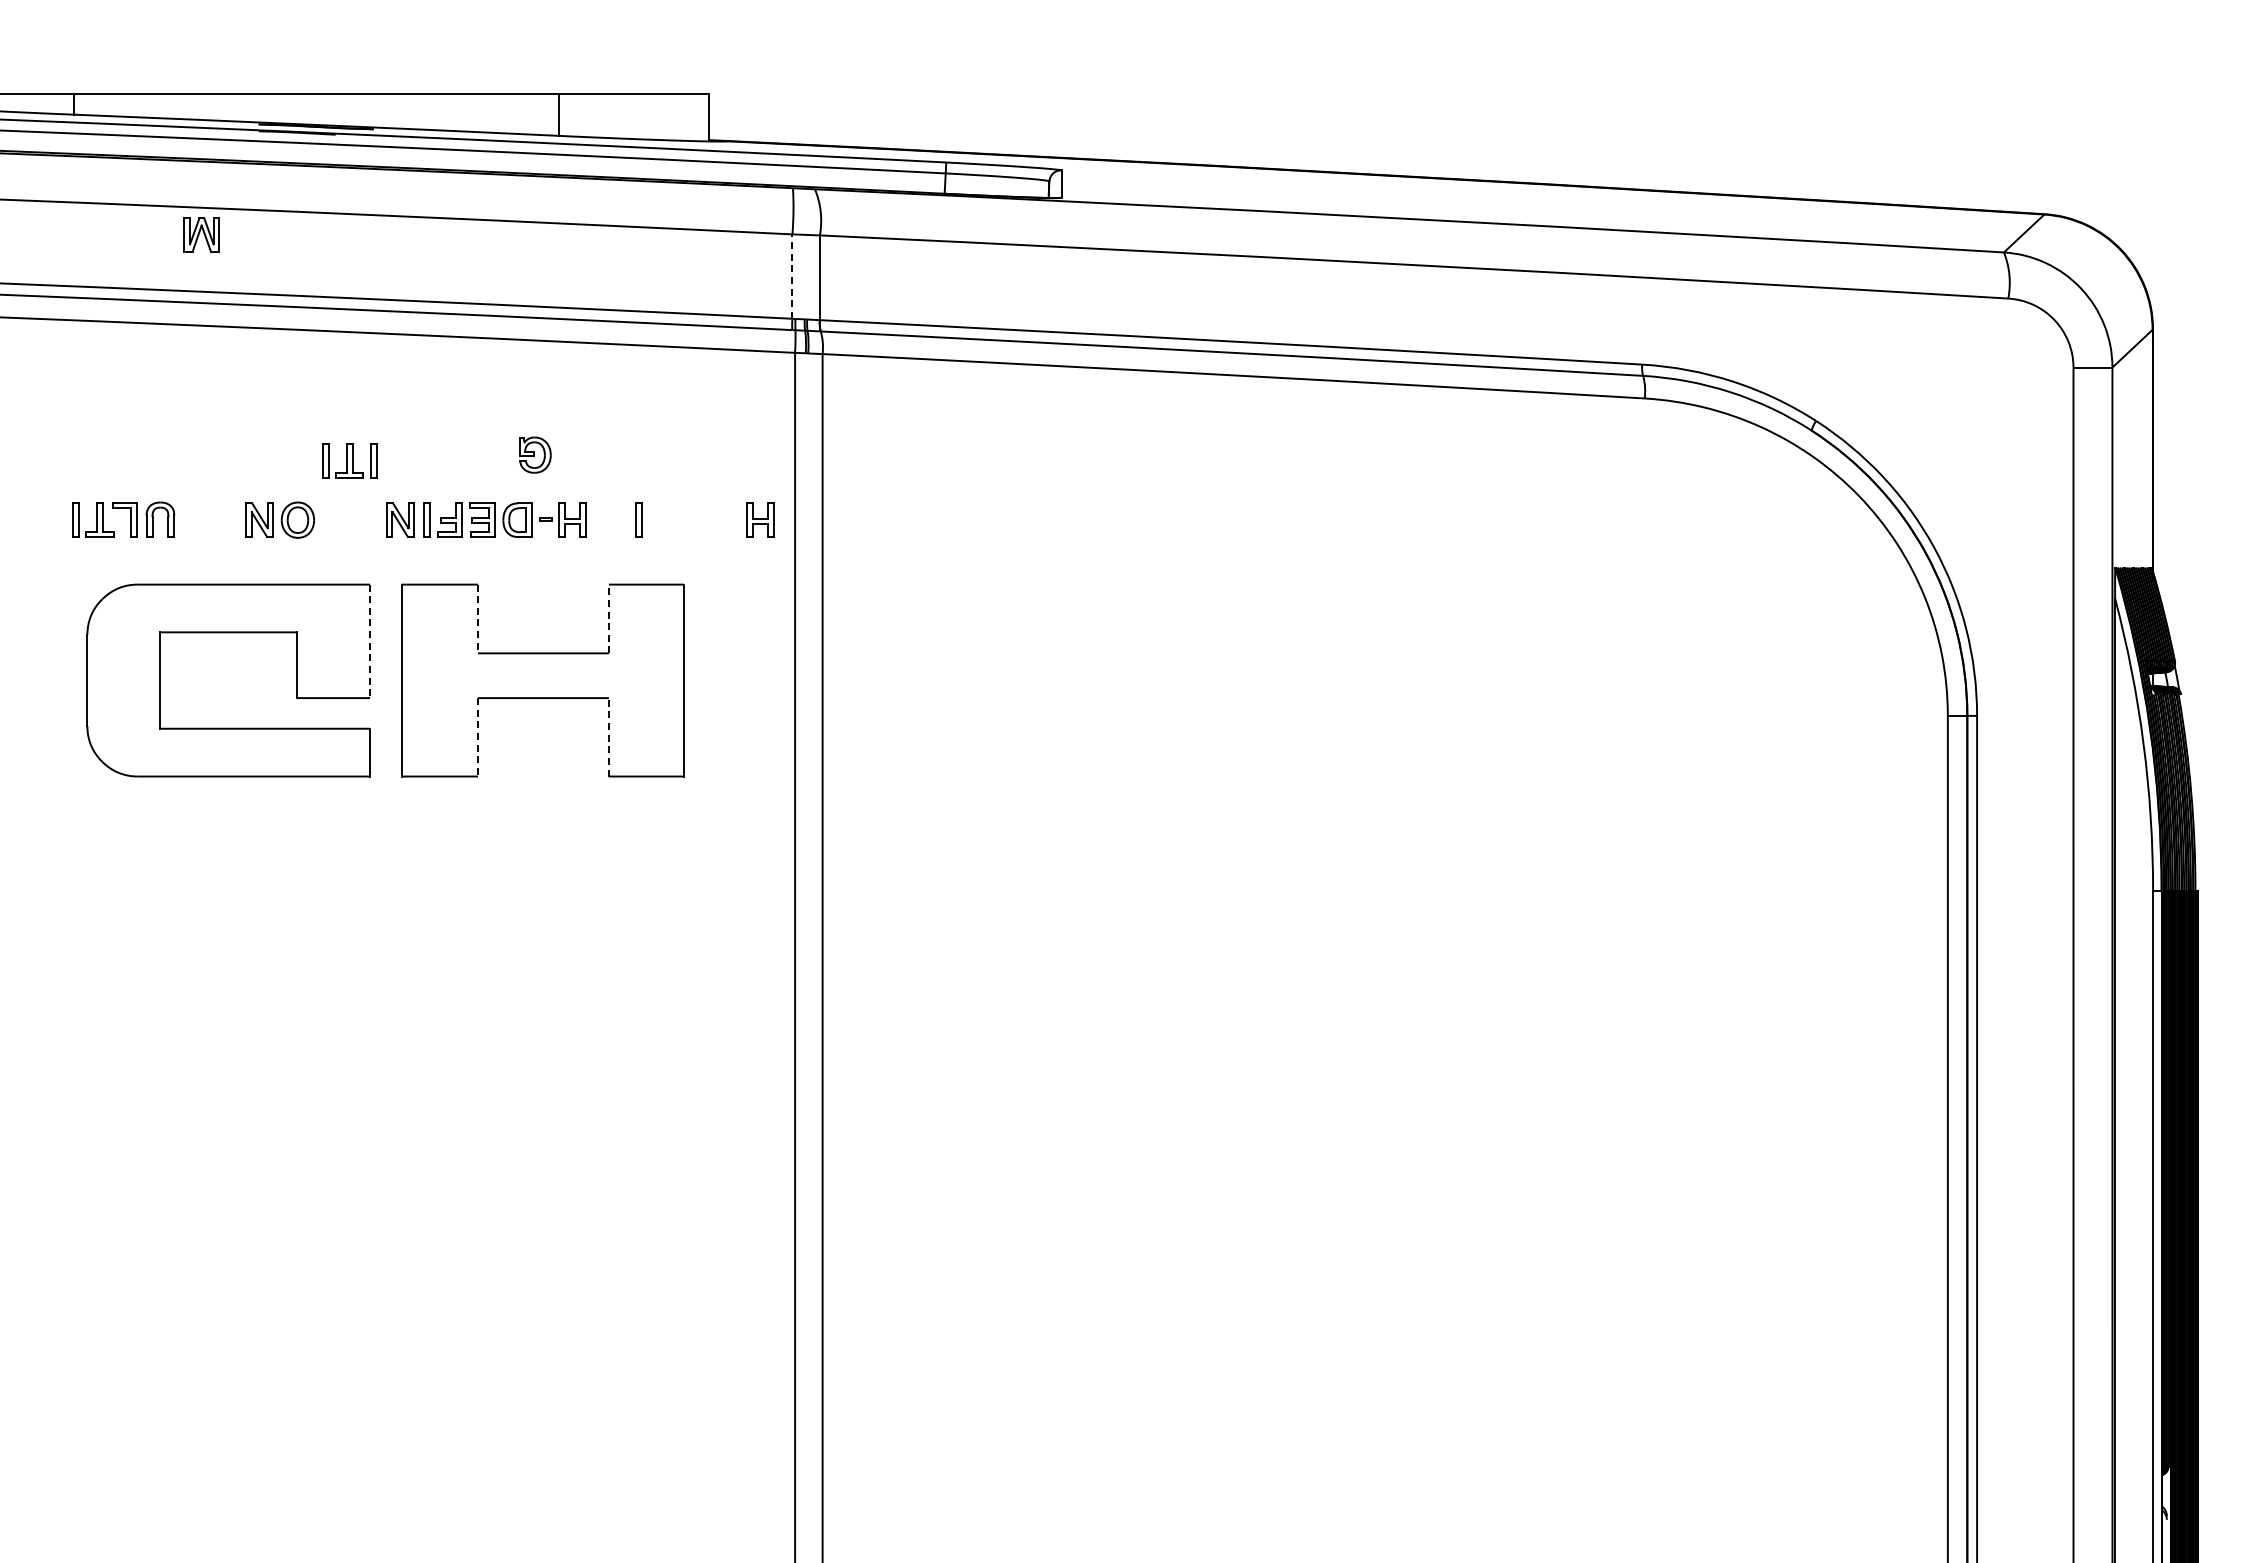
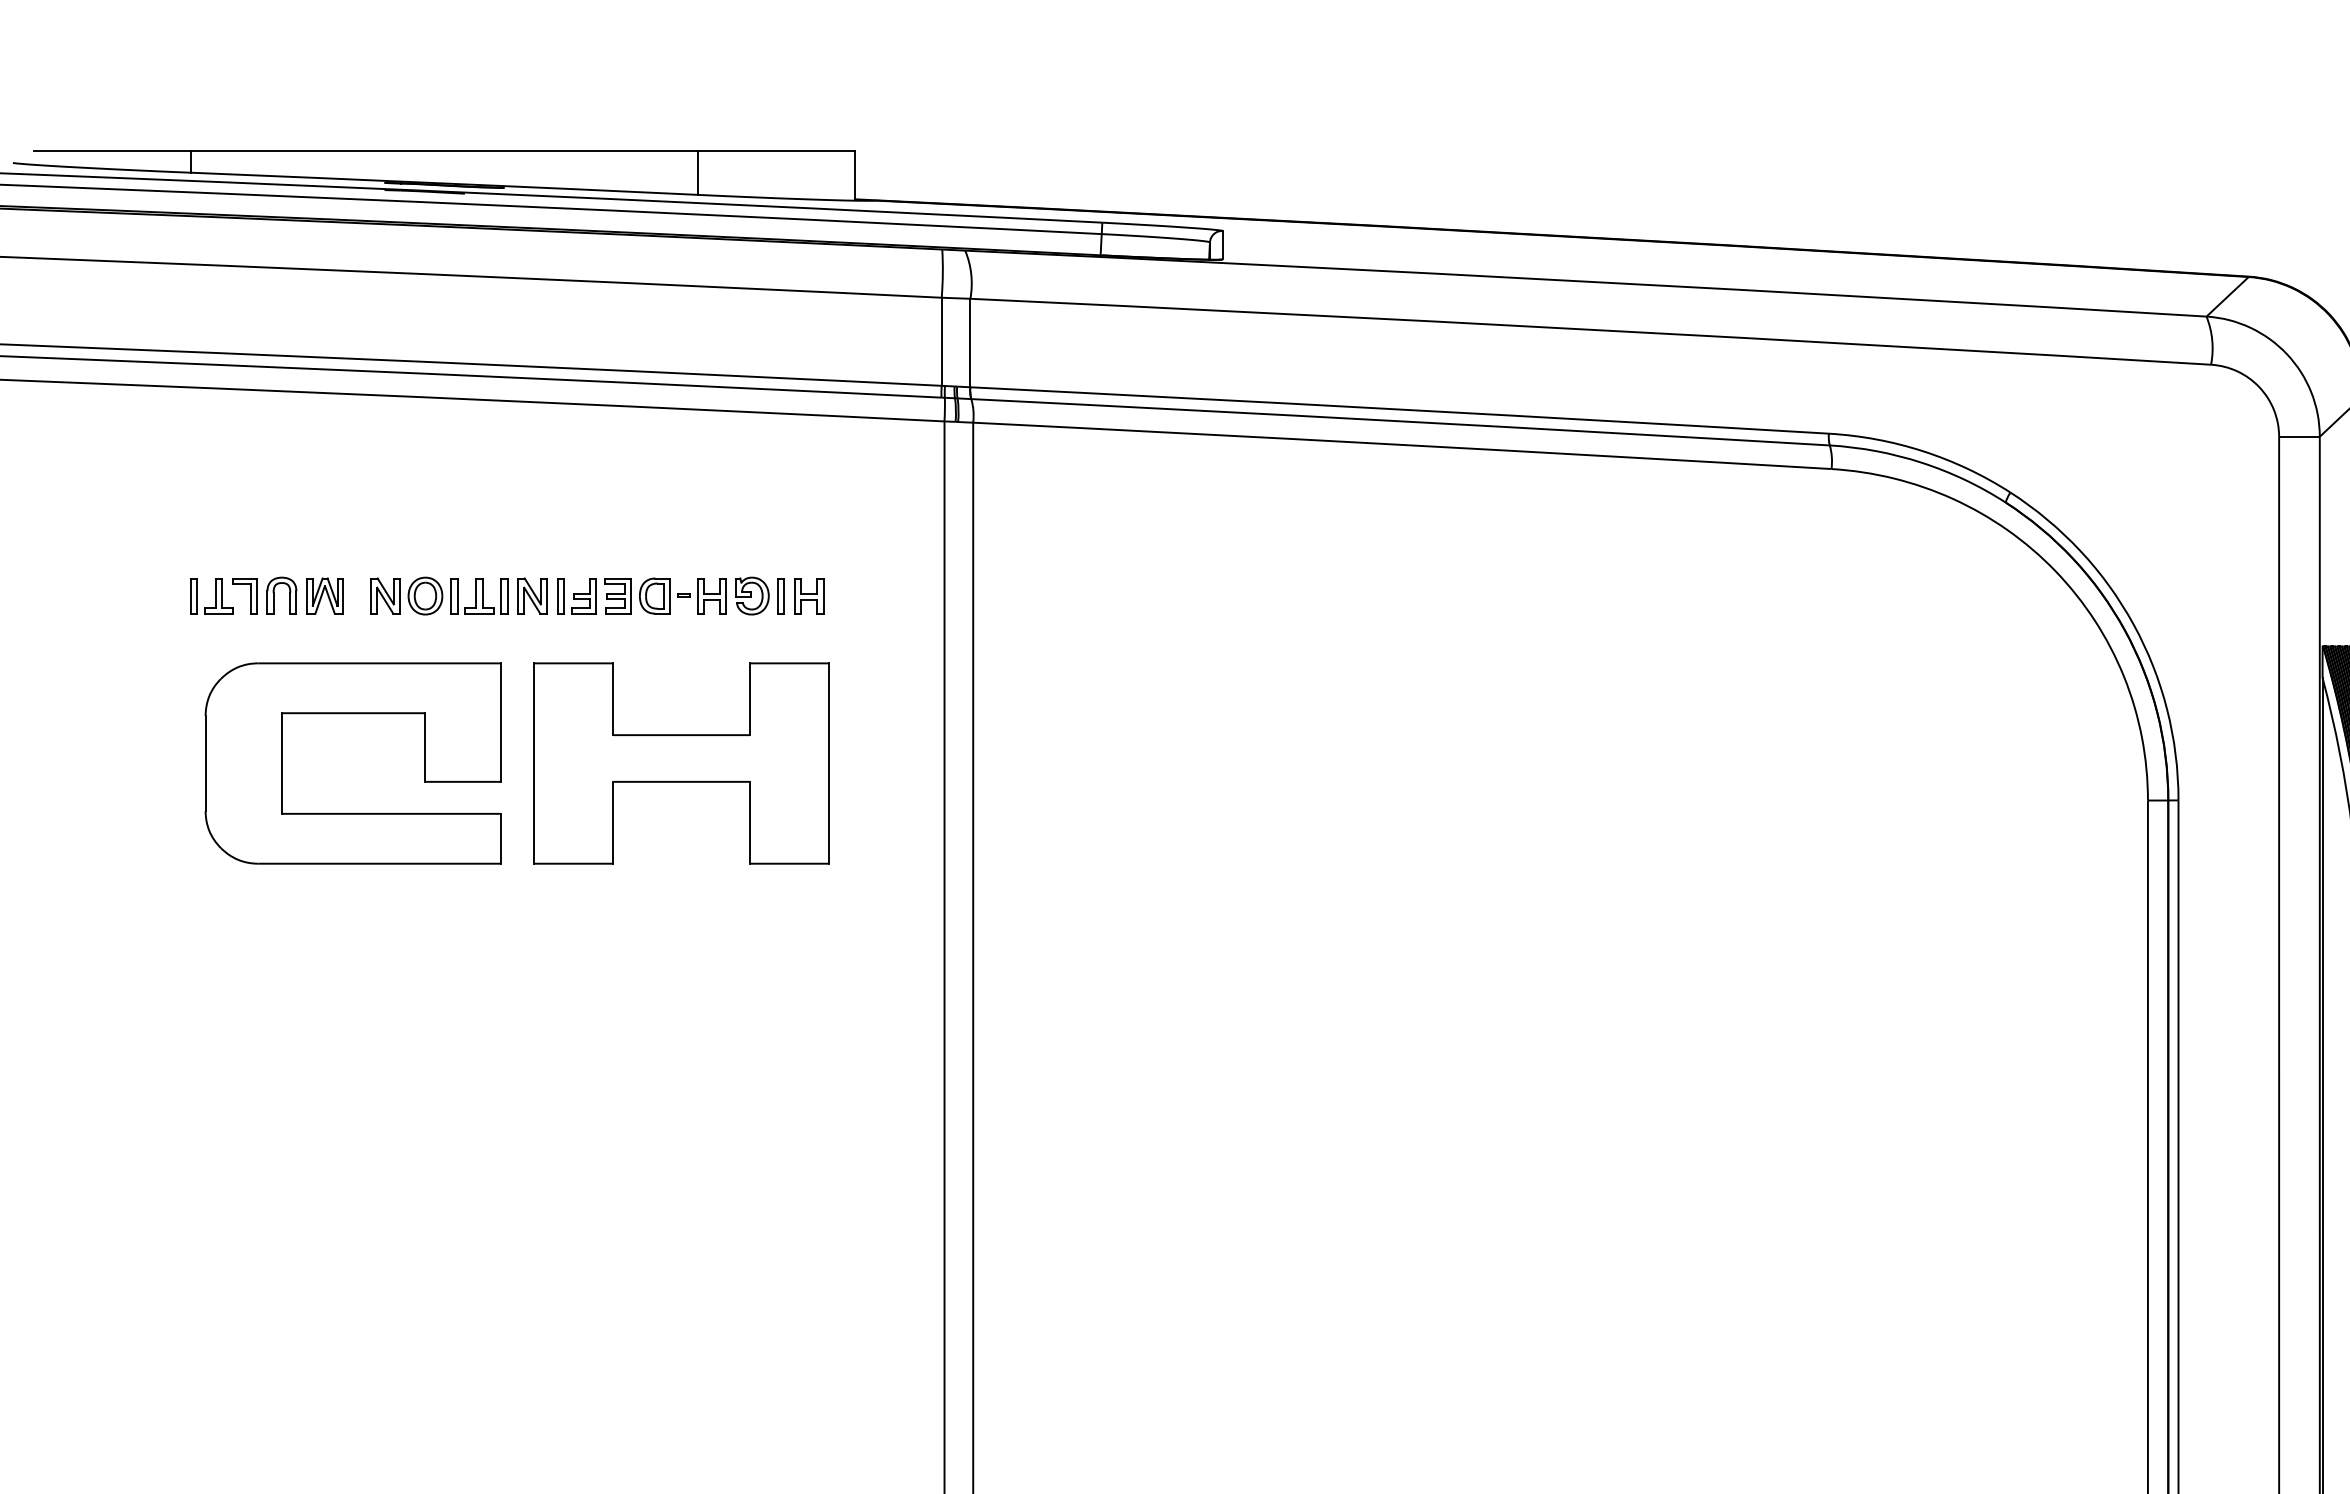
part: (201, 234) -> (324, 595), moved
line: (792, 276) -> (941, 341), dashed -> solid
part: (535, 454) -> (752, 595), moved
part: (349, 460) -> (479, 595), moved
part: (760, 519) -> (809, 595), moved
line: (608, 618) -> (749, 698), dashed -> solid
line: (477, 619) -> (612, 699), dashed -> solid
line: (369, 641) -> (500, 722), dashed -> solid
line: (608, 736) -> (749, 821), dashed -> solid
line: (477, 737) -> (612, 822), dashed -> solid

